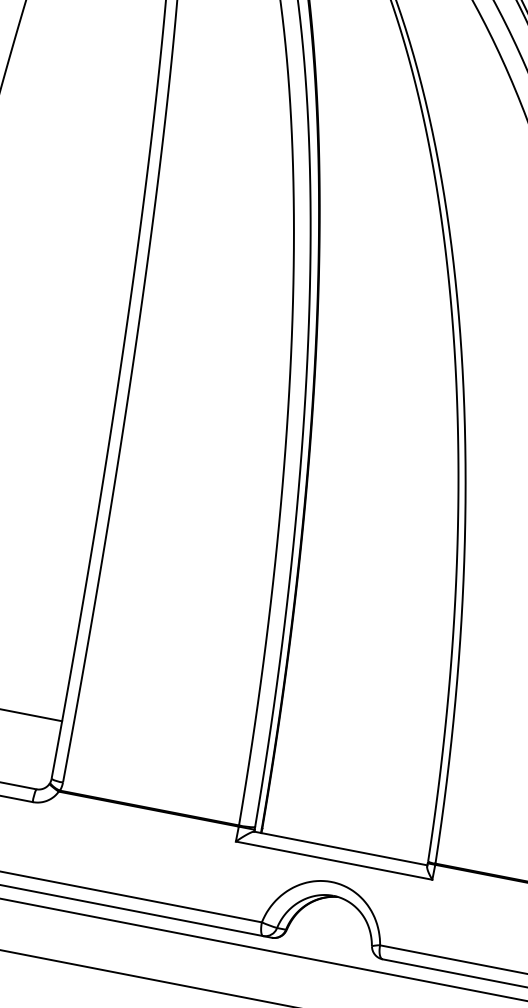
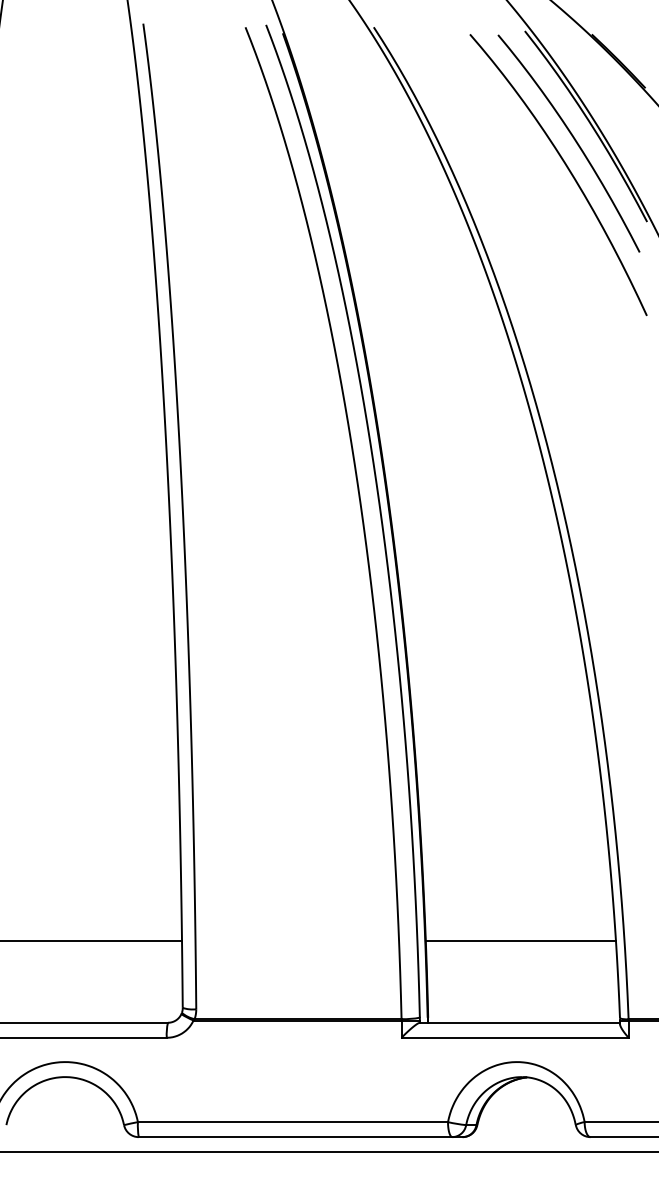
line: (354, 778) -> (520, 941), added

